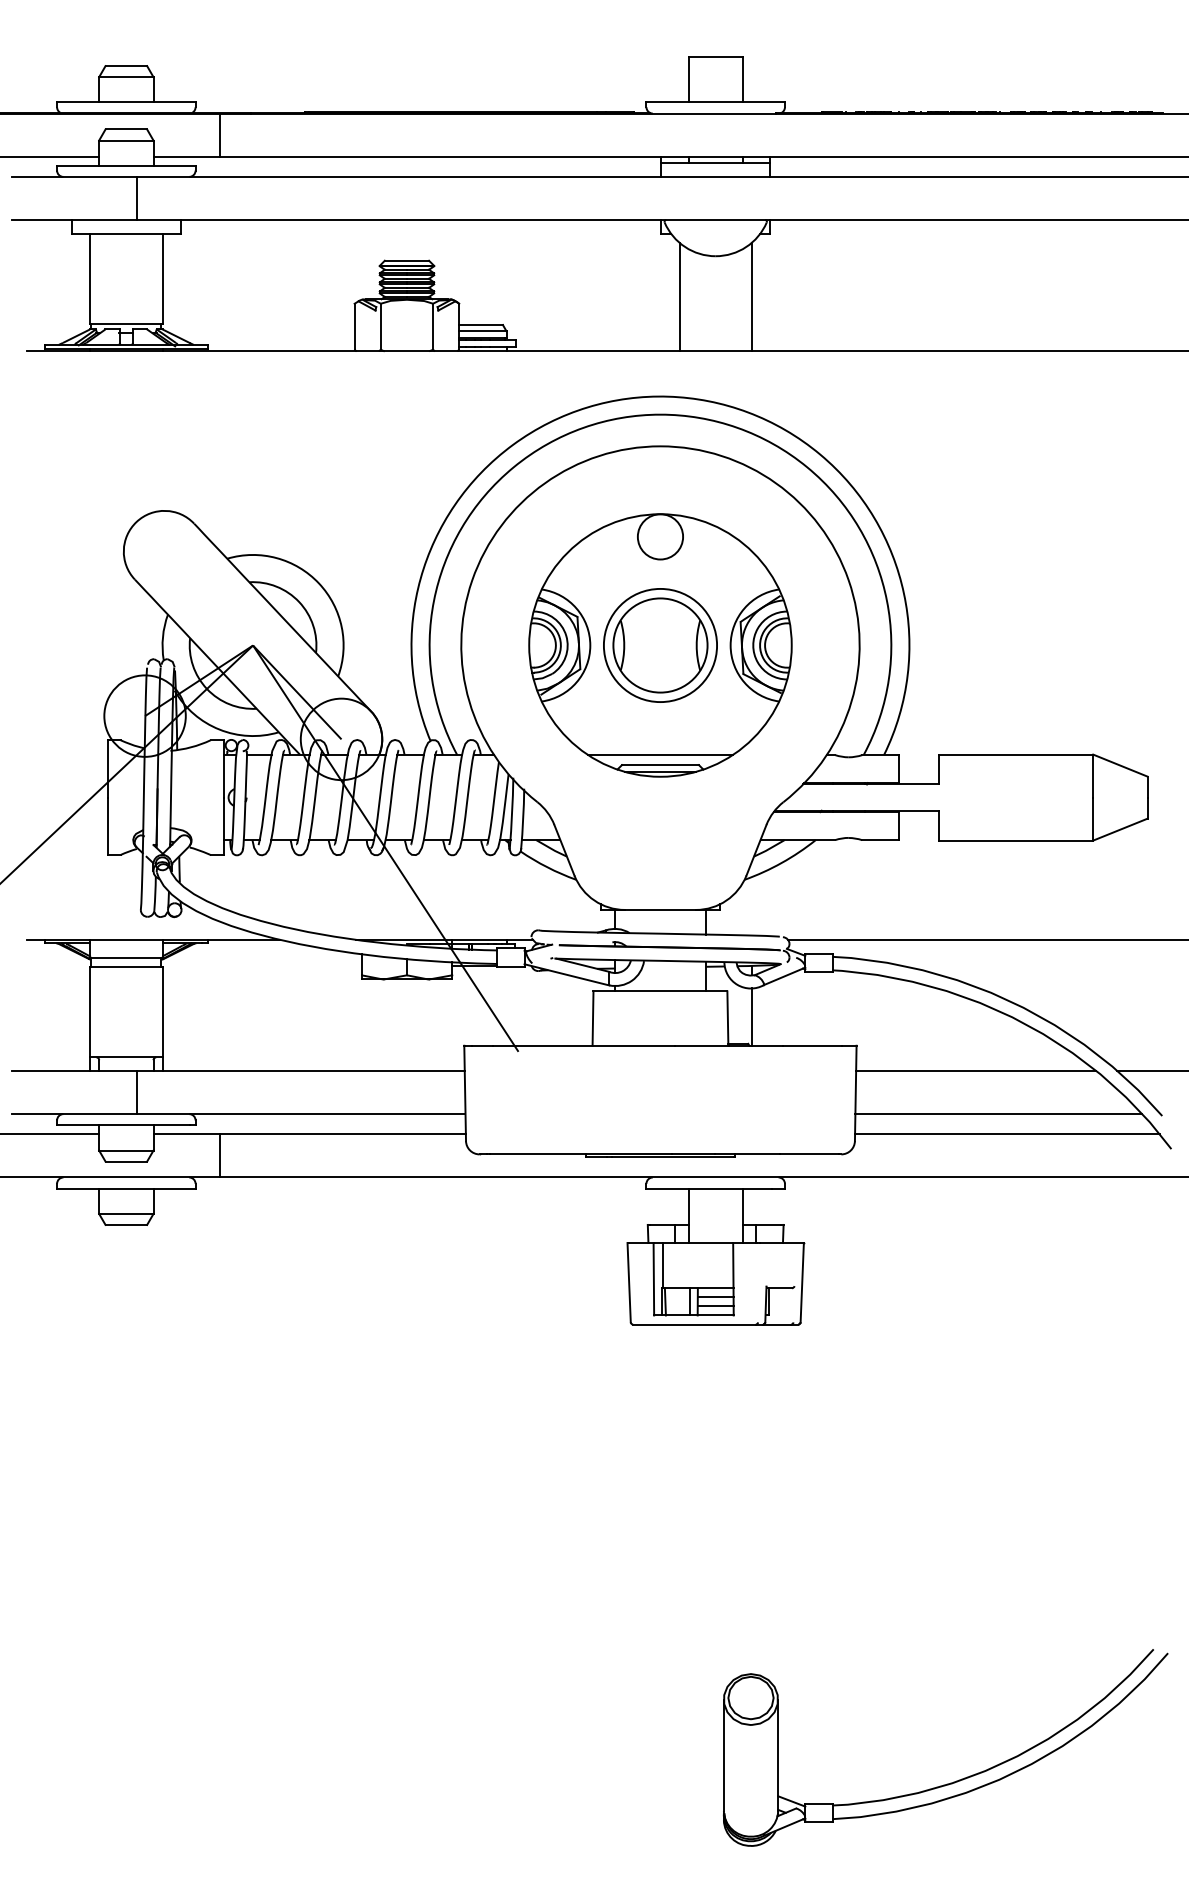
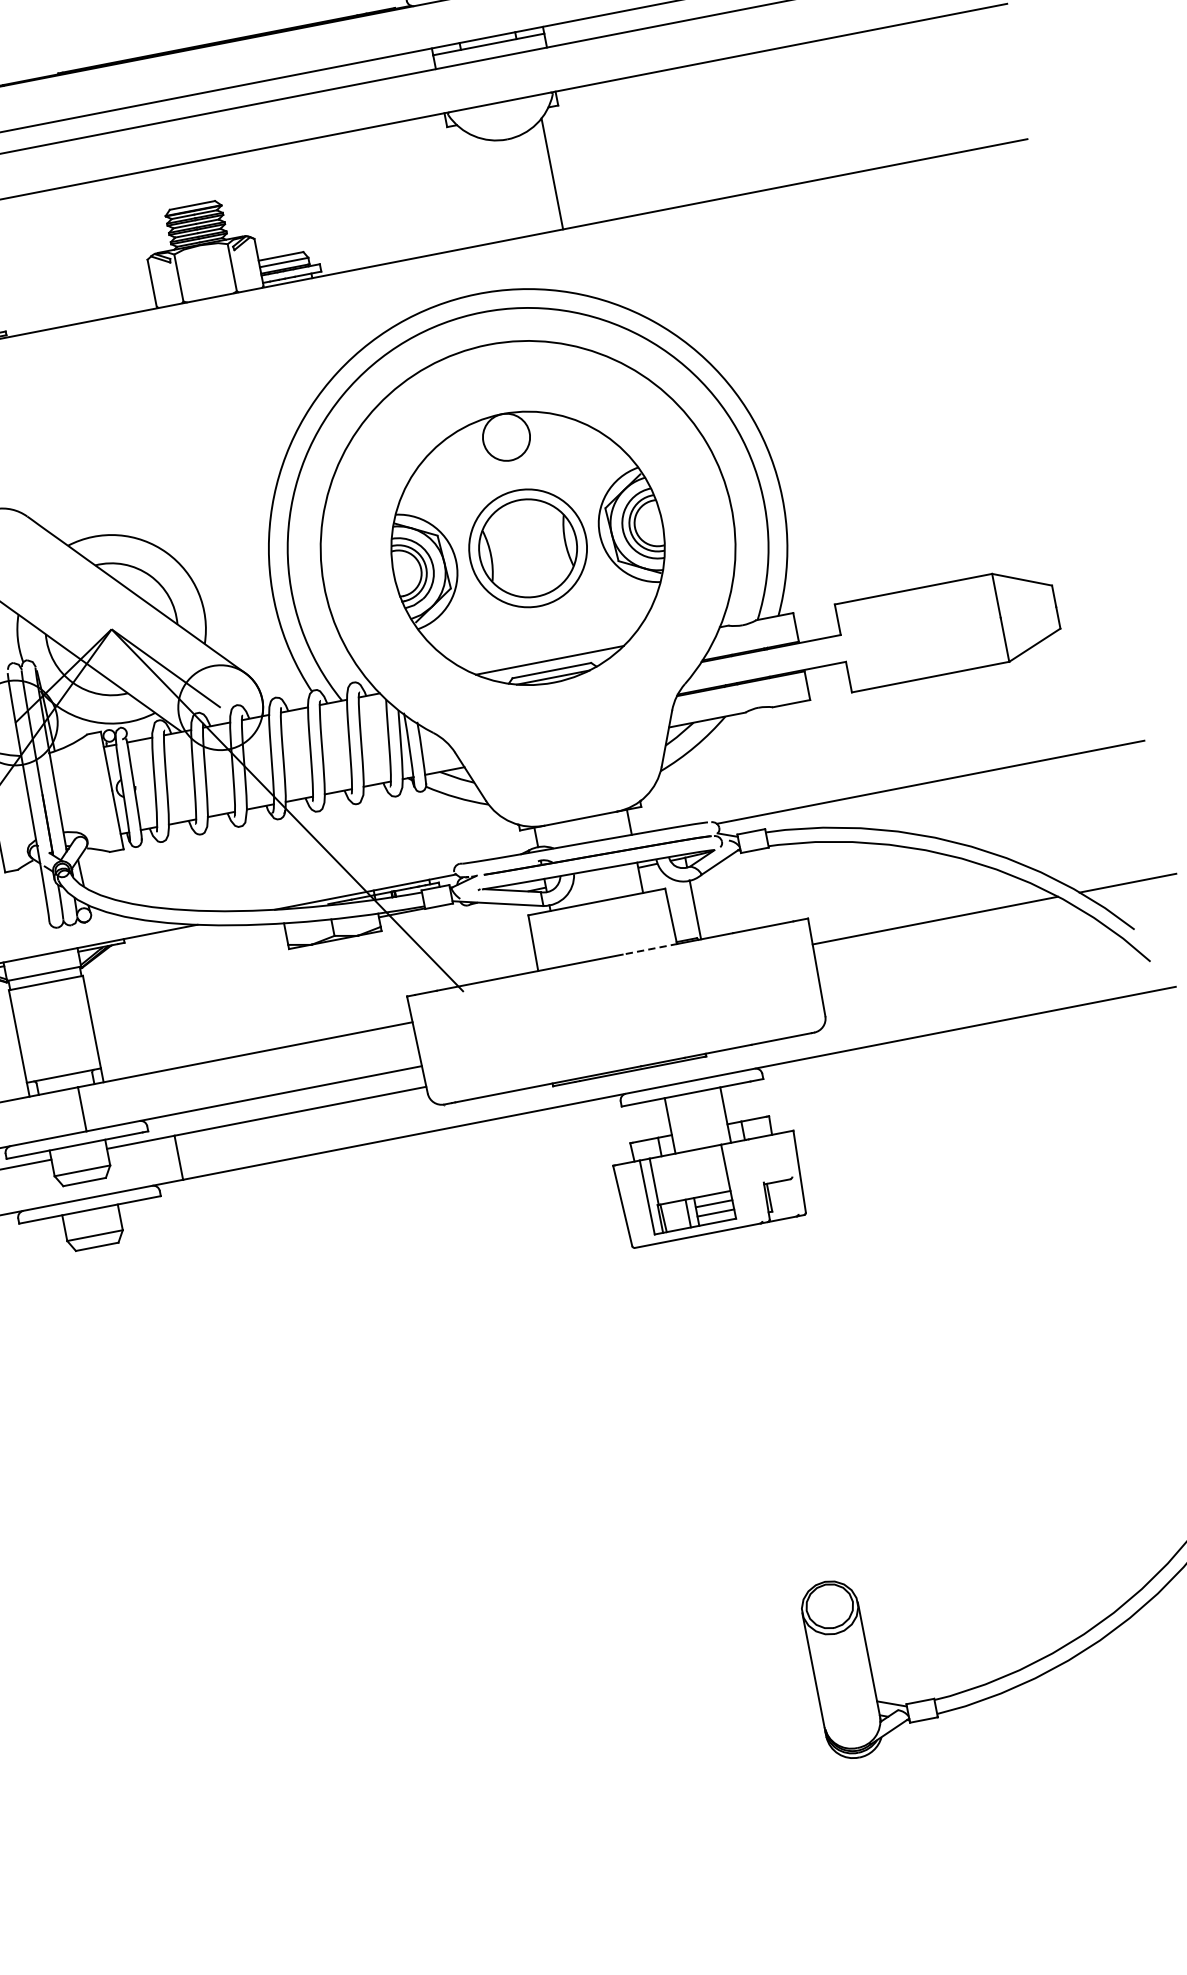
line: (679, 296) -> (478, 187), removed
line: (701, 1045) -> (649, 949), solid -> dashed
line: (998, 1114) -> (966, 960), removed
line: (1007, 1134) -> (980, 979), removed

